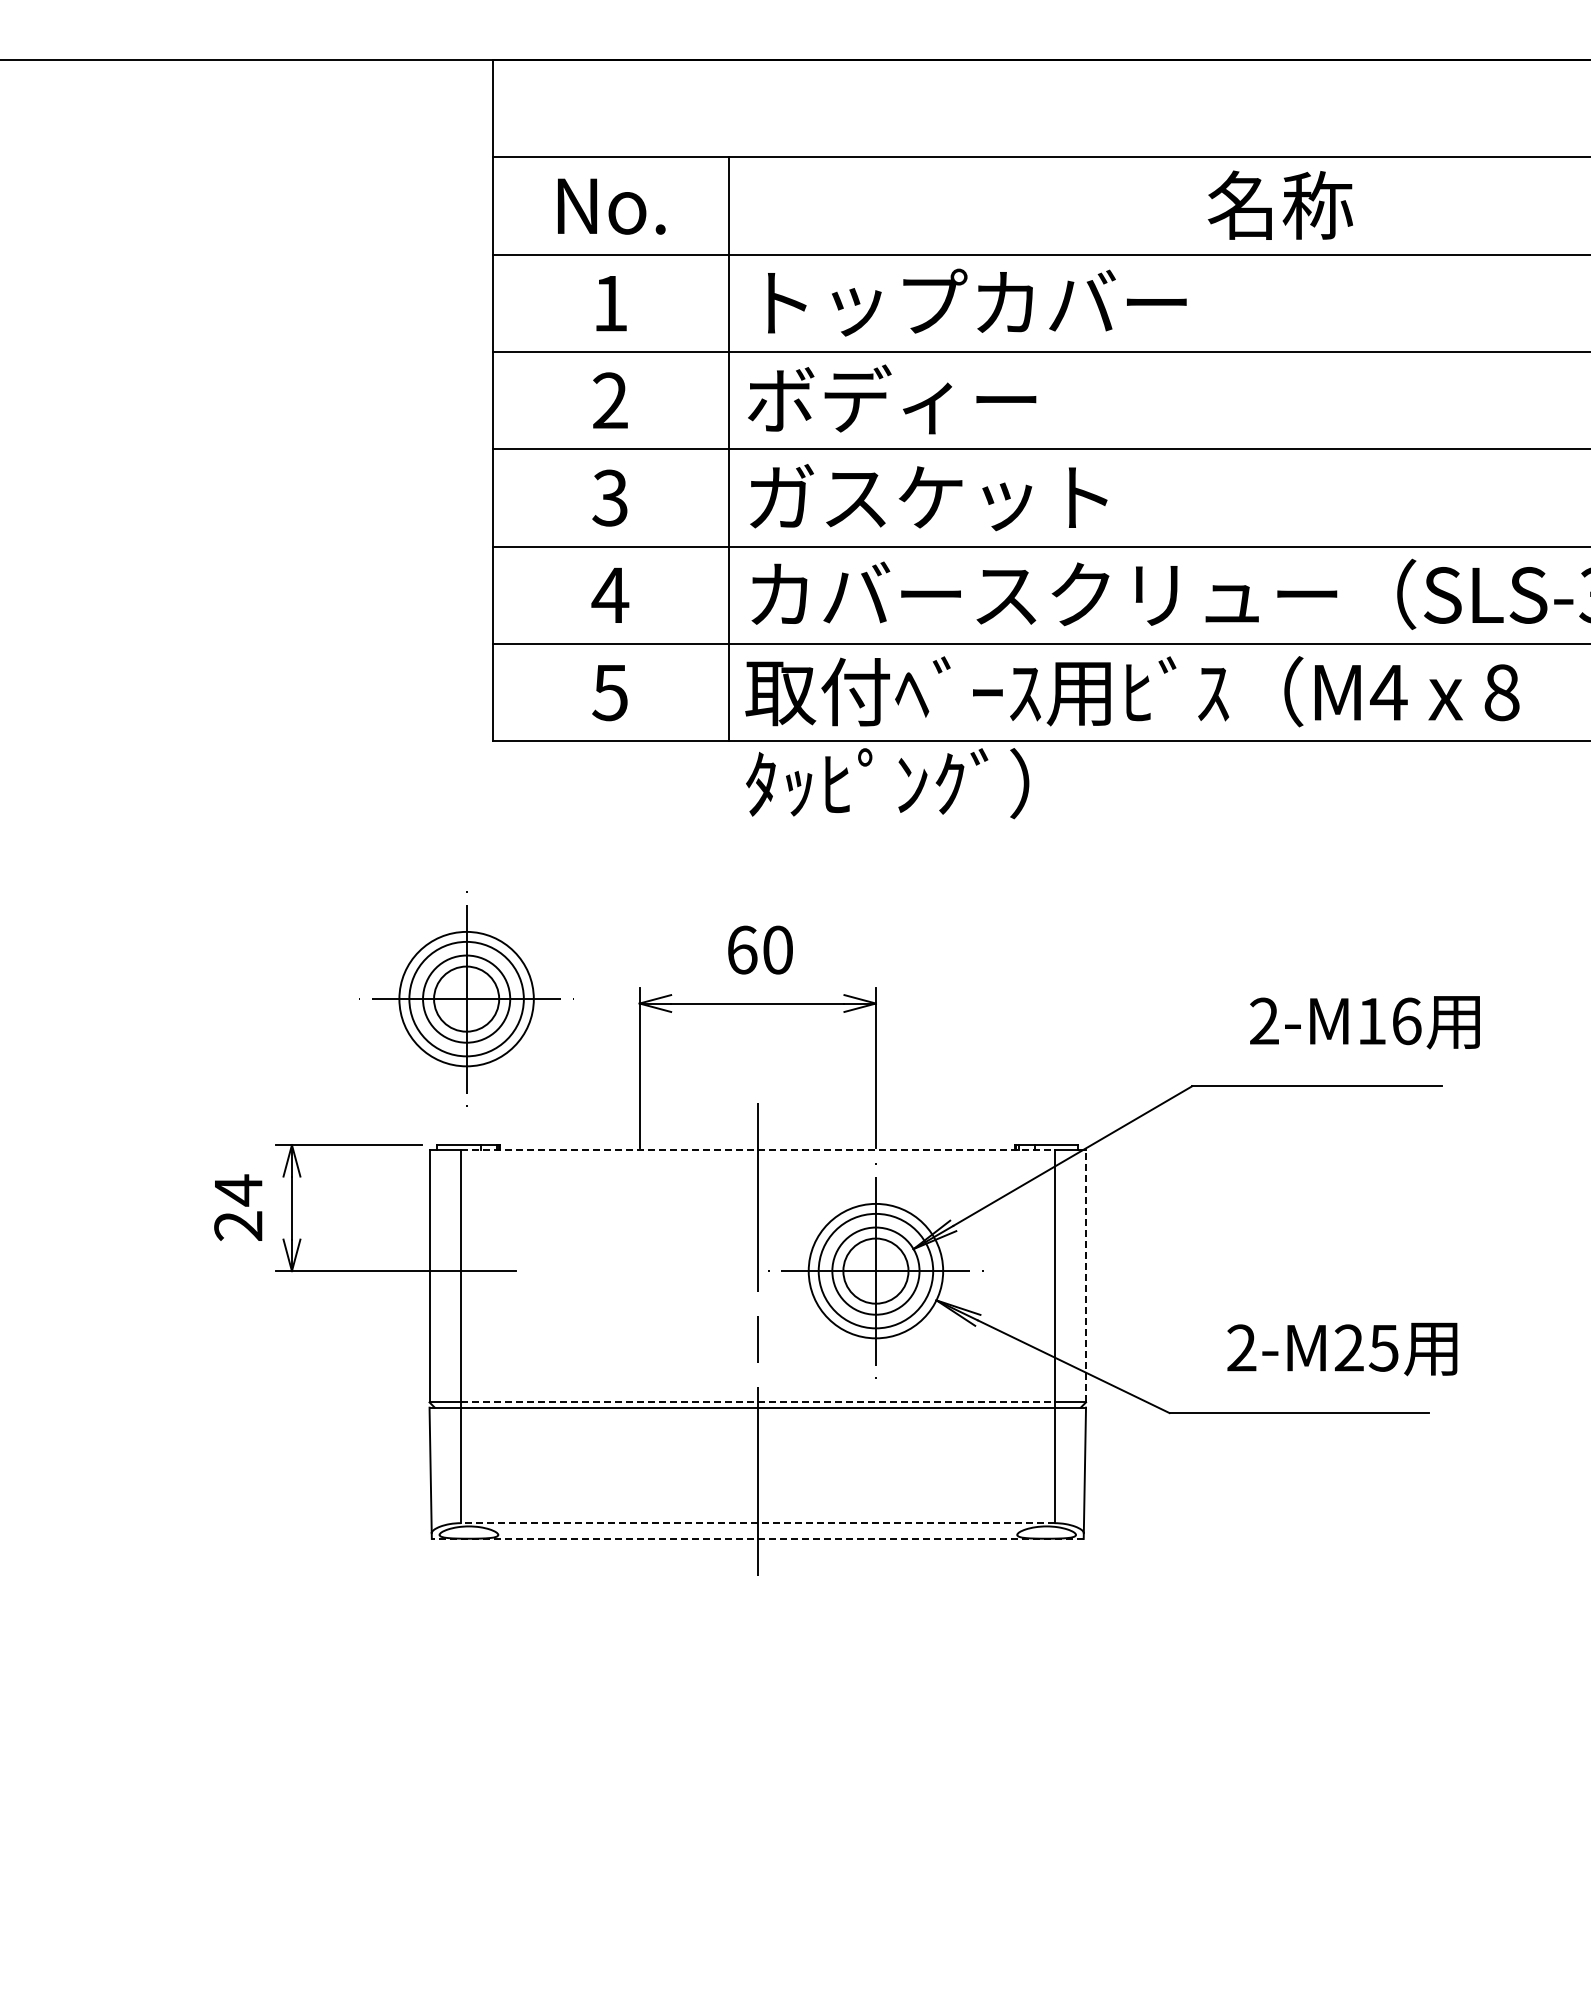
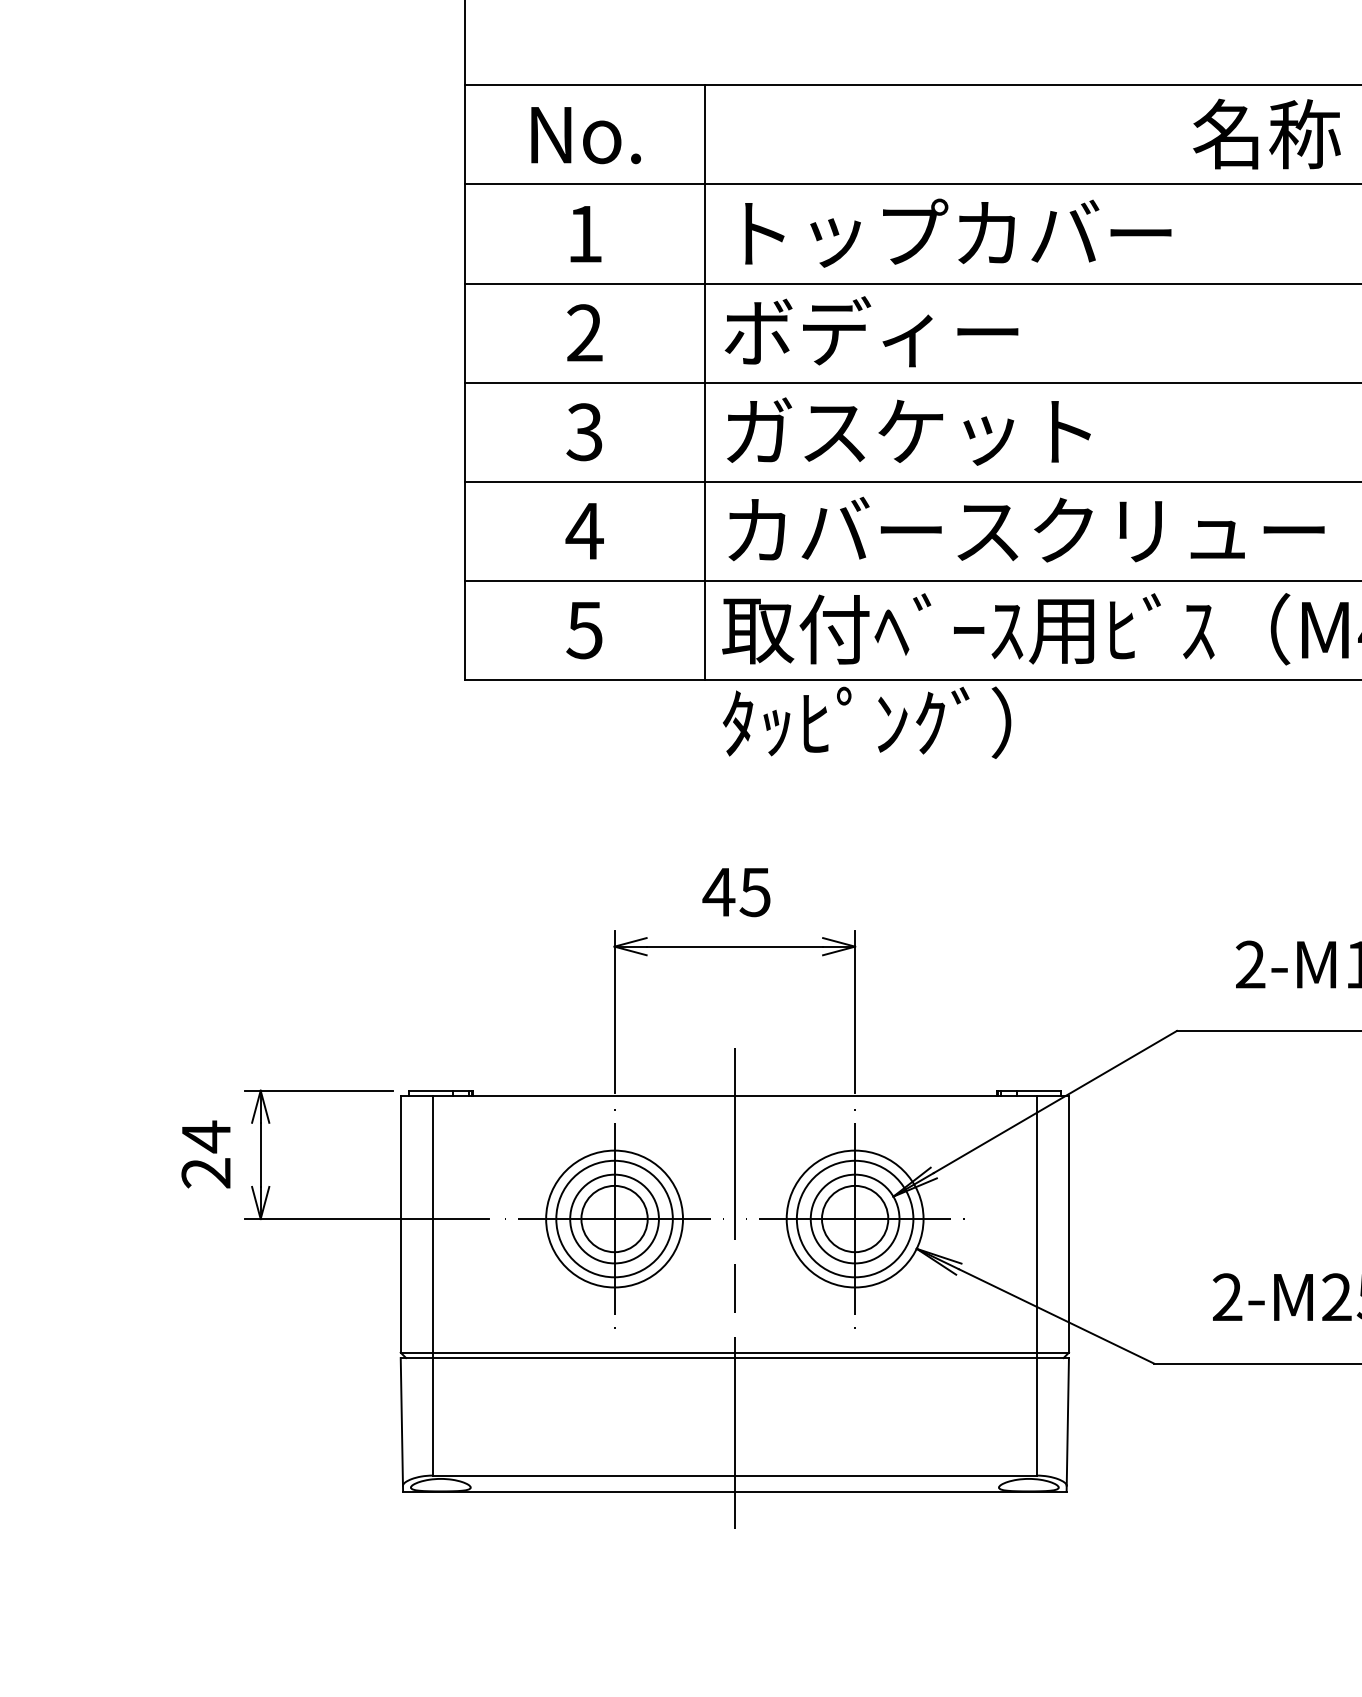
text: (758, 949) -> (735, 891), 60 -> 45
part: (466, 998) -> (614, 1218), moved
line: (757, 1150) -> (734, 1096), dashed -> solid
line: (1086, 1275) -> (1069, 1223), dashed -> solid
line: (757, 1402) -> (734, 1352), dashed -> solid
line: (757, 1523) -> (734, 1475), dashed -> solid
line: (757, 1538) -> (734, 1491), dashed -> solid

